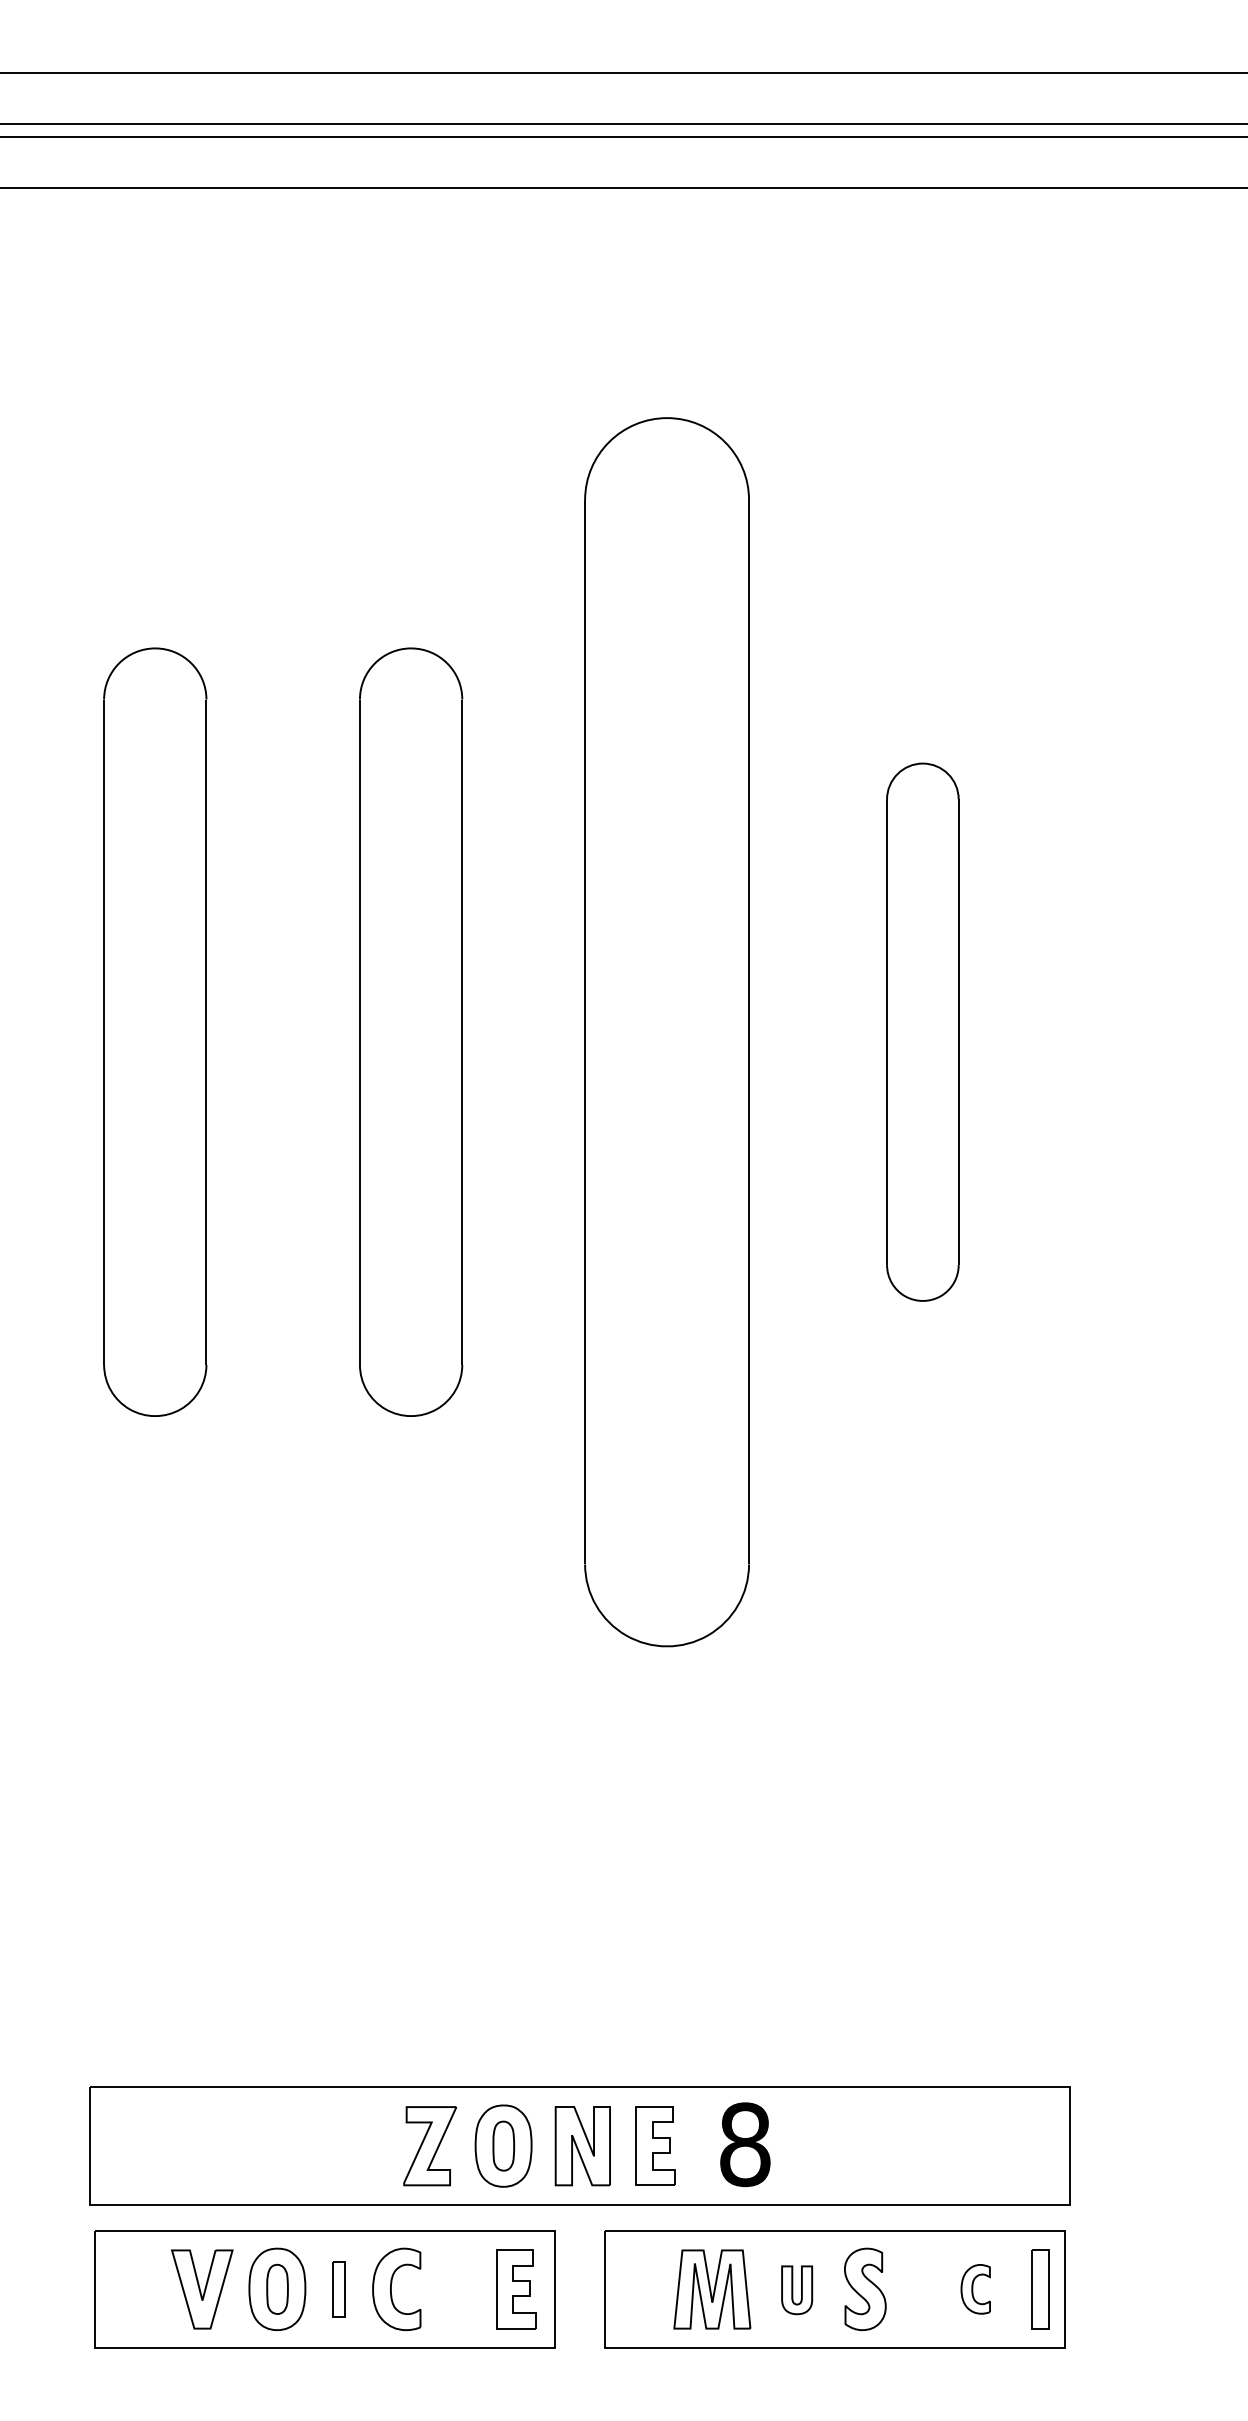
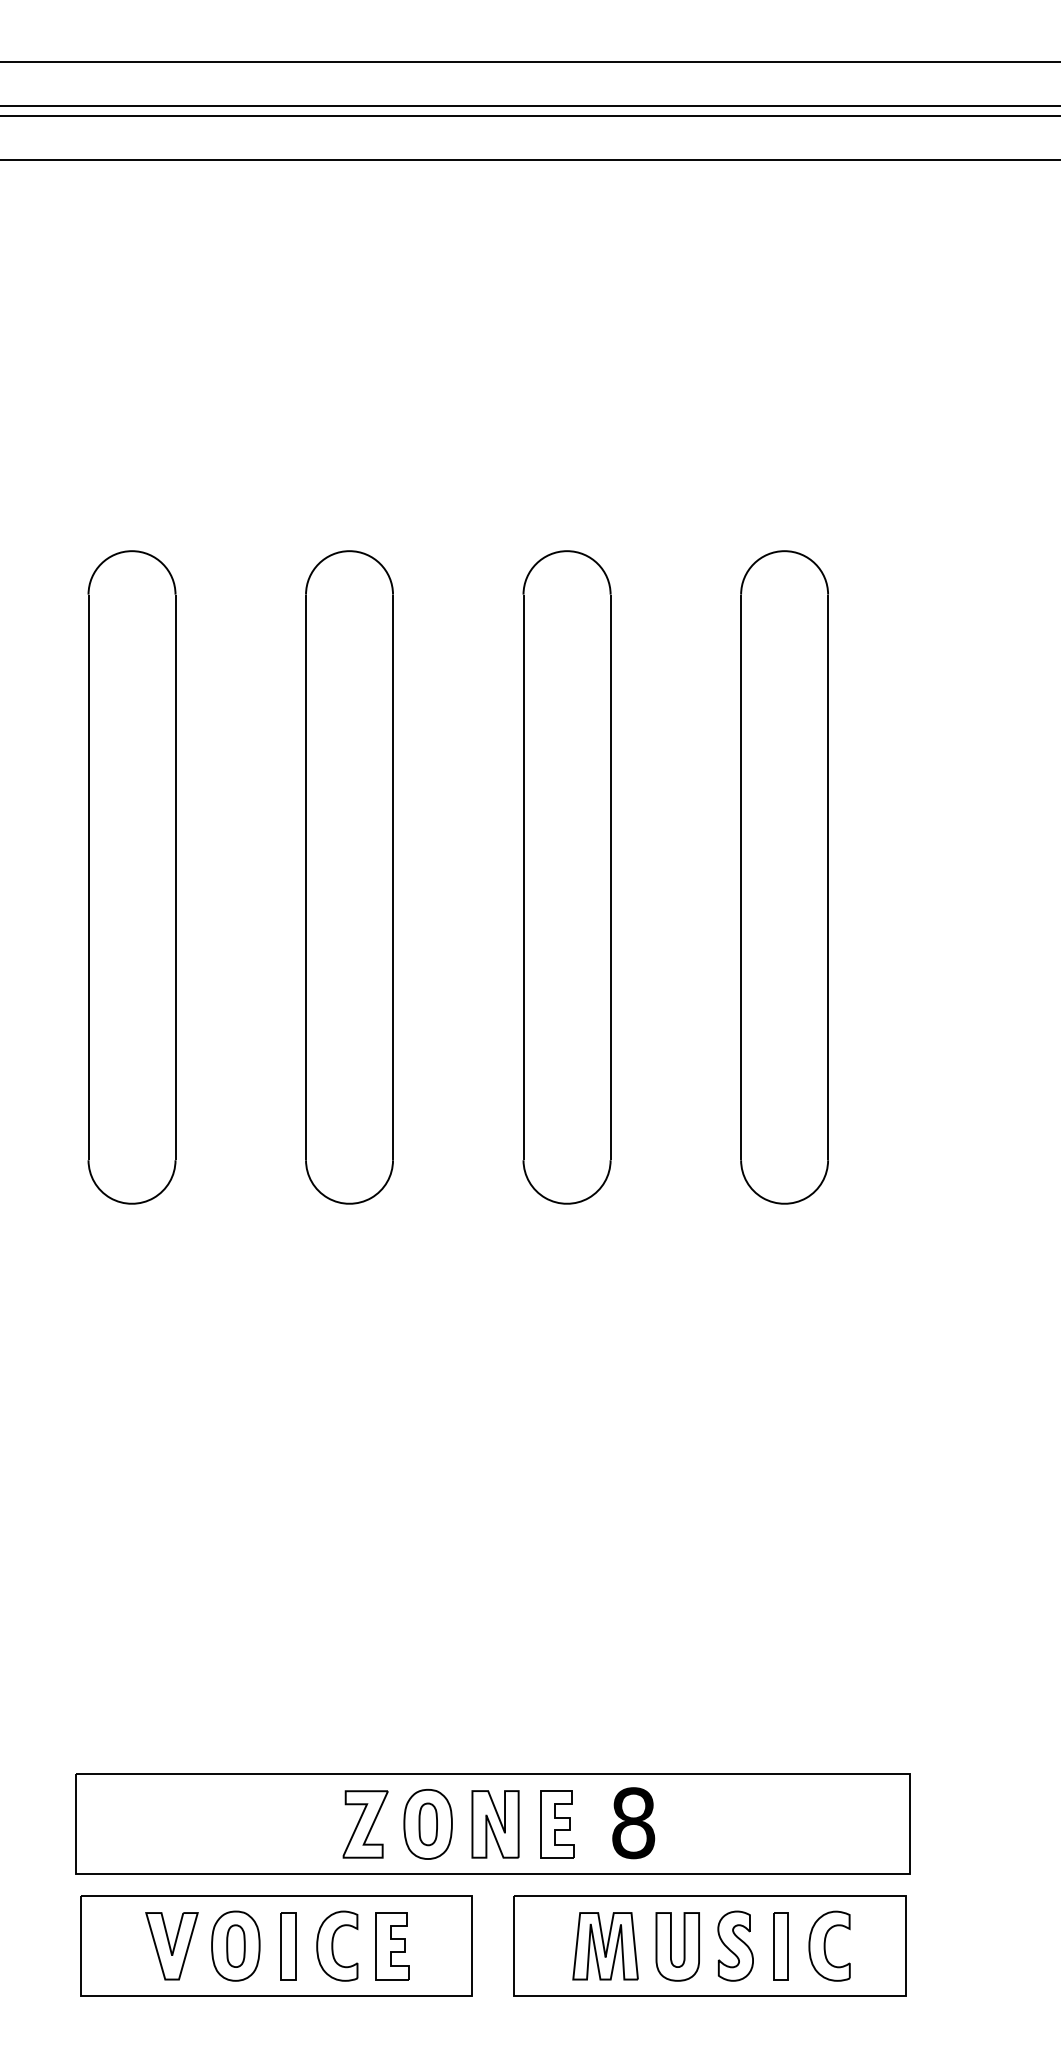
part: (666, 1032) -> (566, 877), size x0.62
part: (922, 1032) -> (784, 877), size x1.43
part: (975, 2288) -> (829, 1945), size x1.67
part: (339, 2289) -> (288, 1946), size x1.43
part: (515, 2289) -> (392, 1946), moved
part: (796, 2289) -> (677, 1946), size x1.67
part: (1040, 2289) -> (780, 1946), moved

